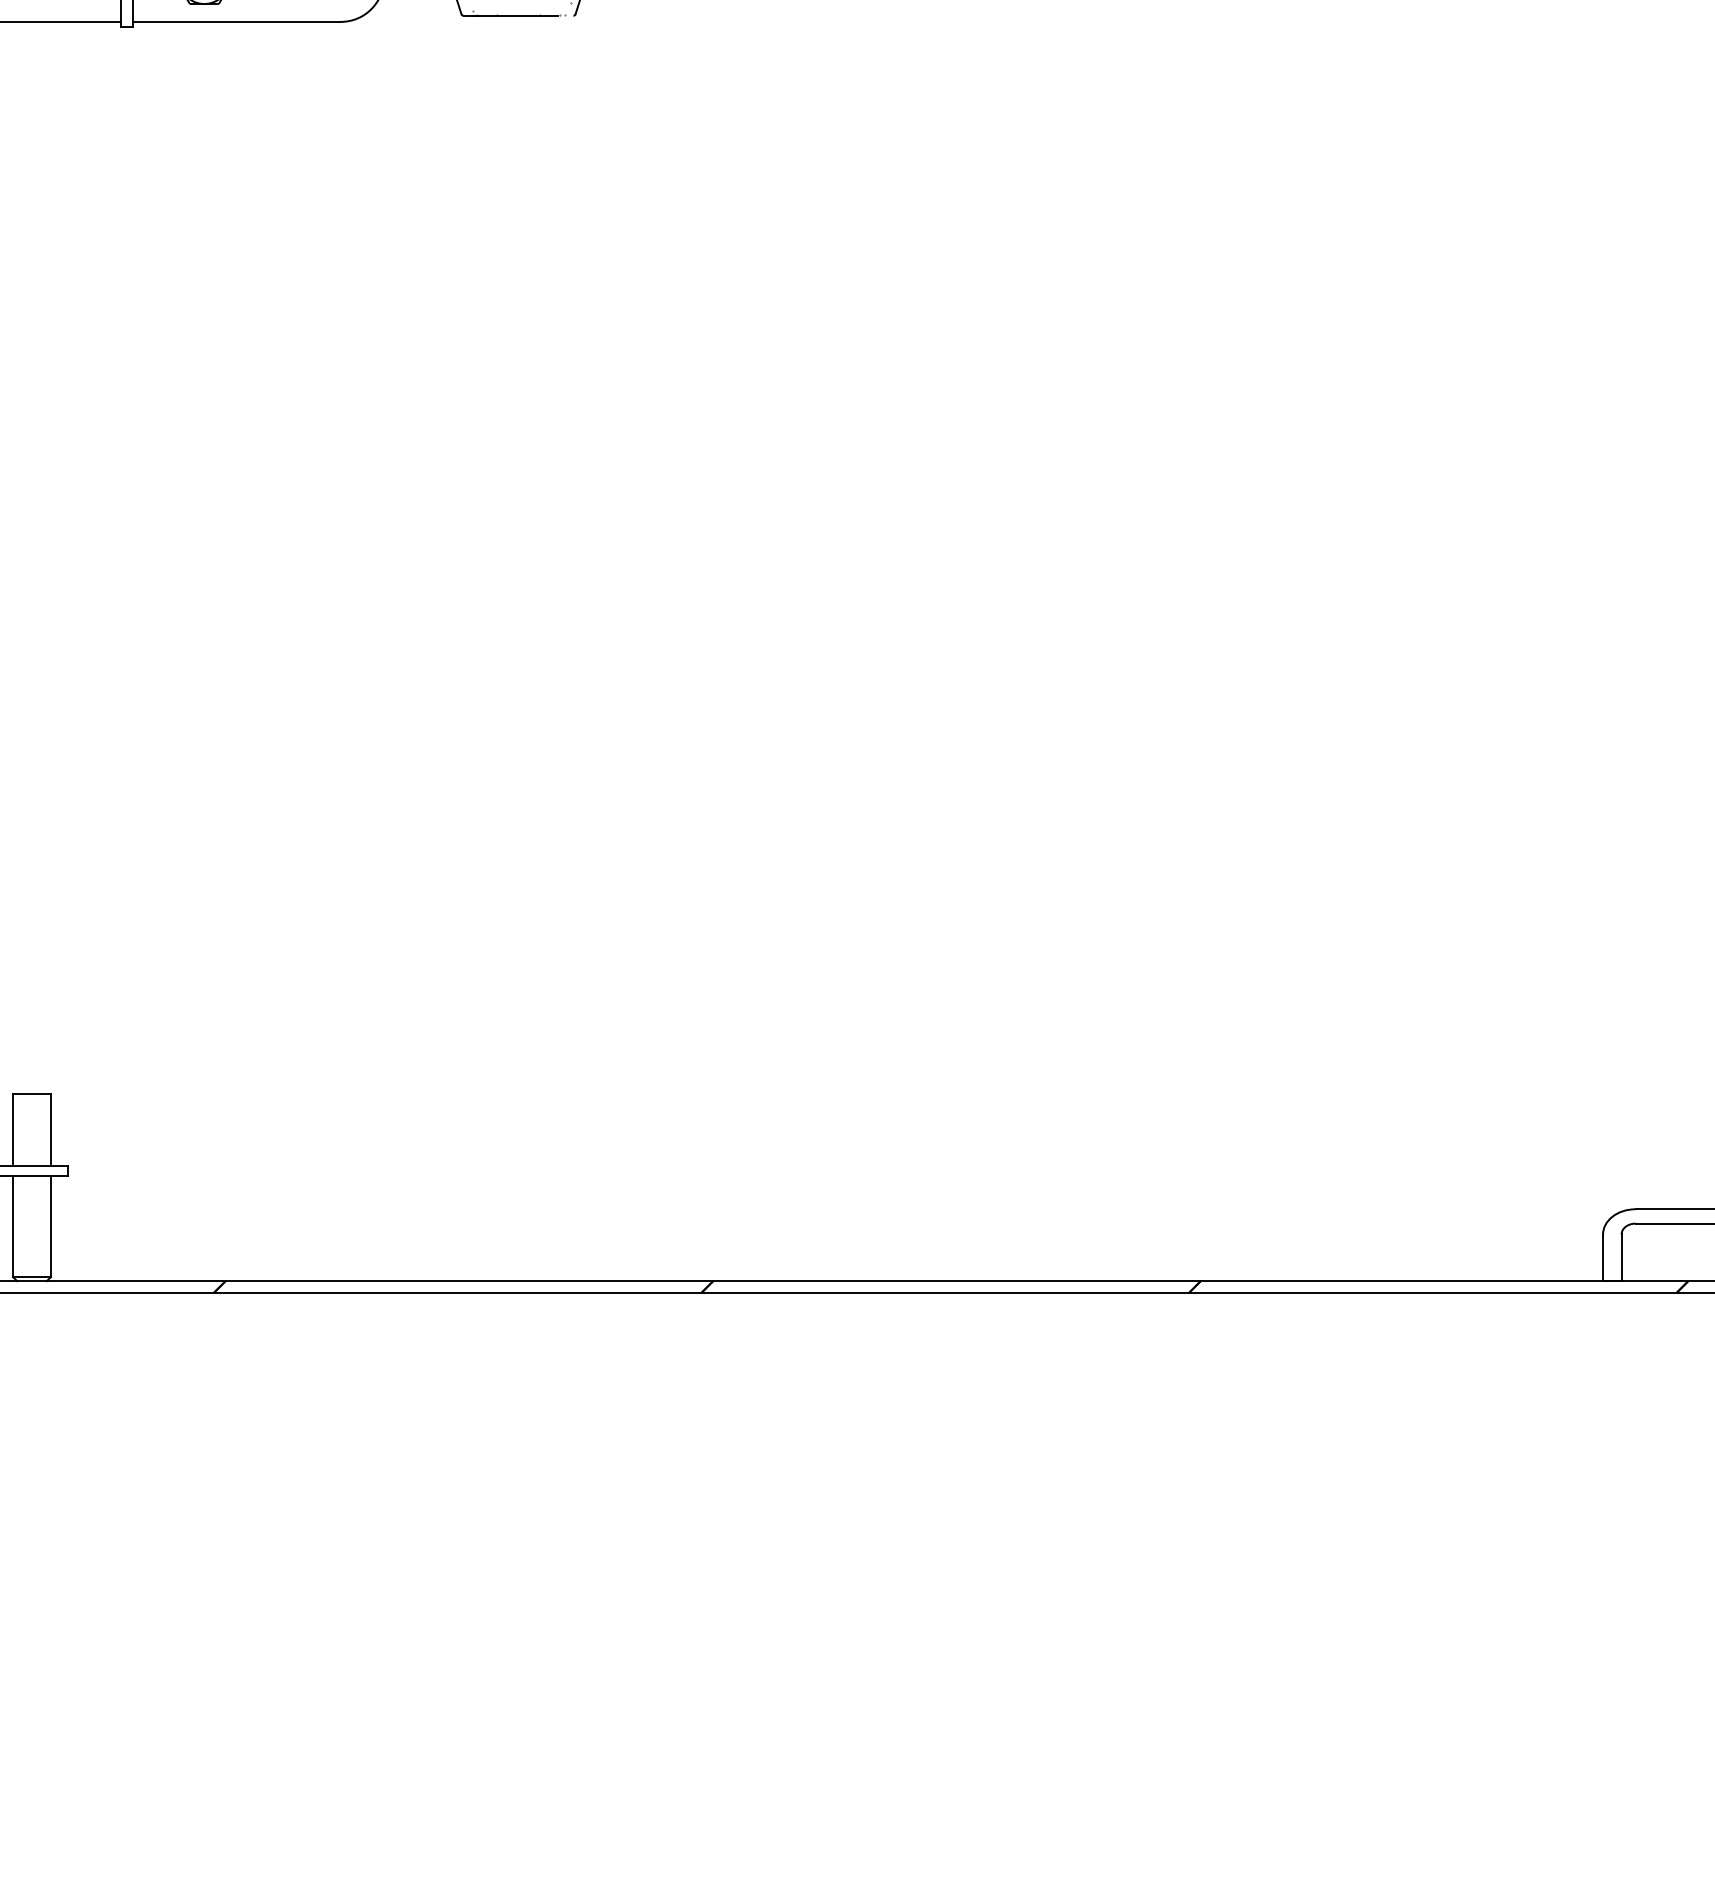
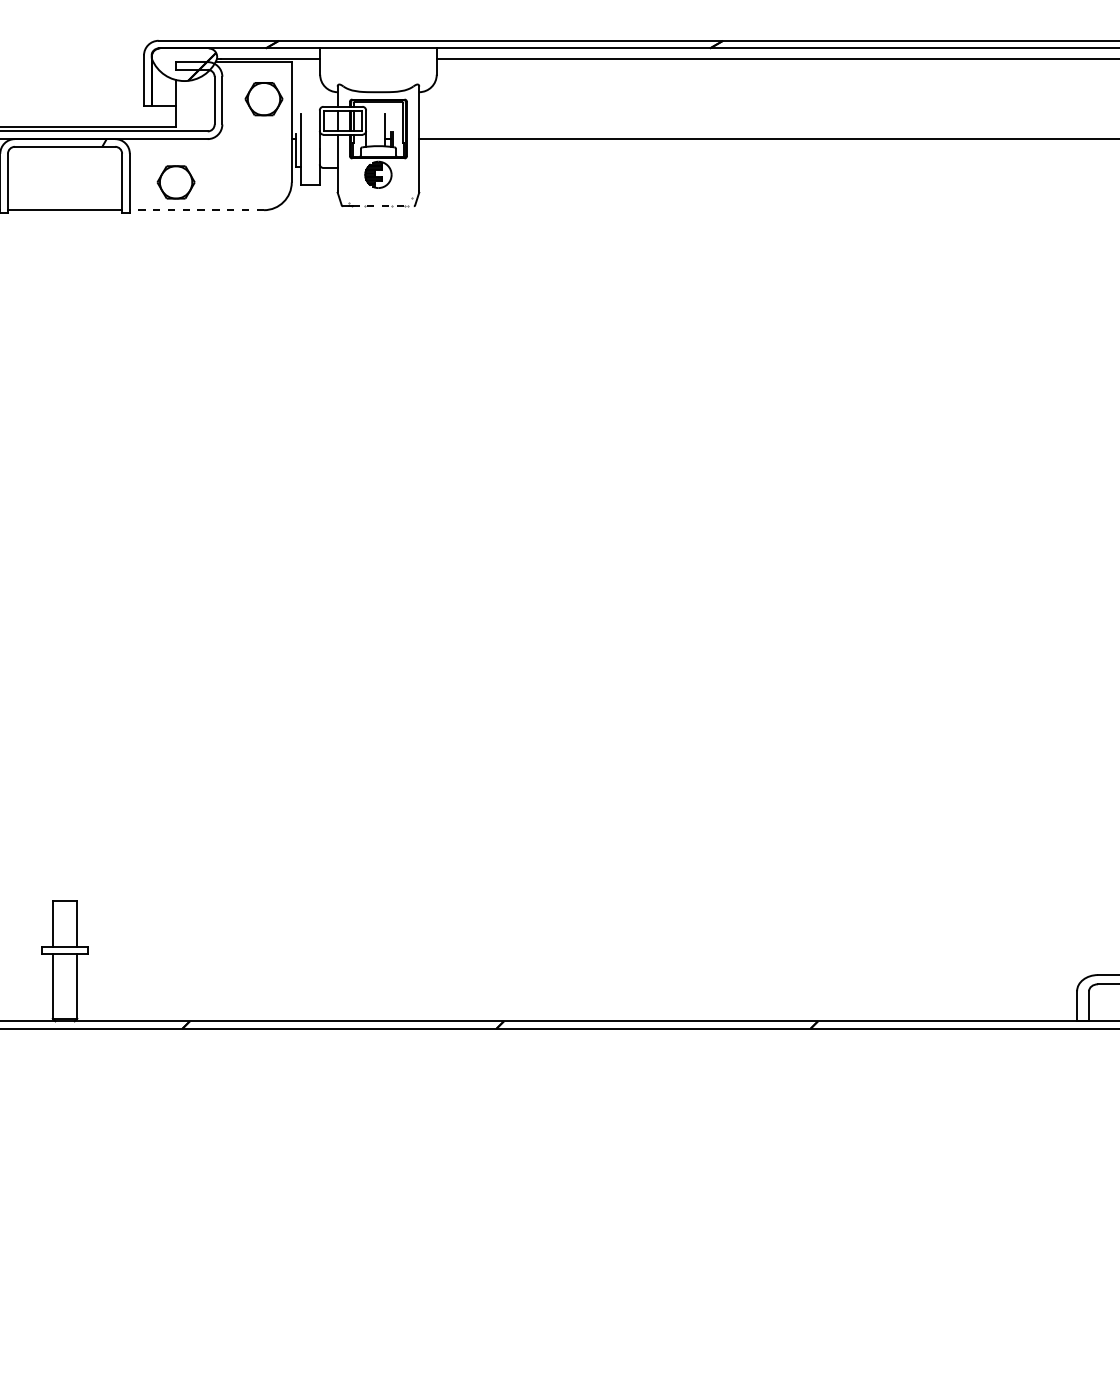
line: (517, 16) -> (377, 206), solid -> dashed
line: (236, 22) -> (196, 210), solid -> dashed

